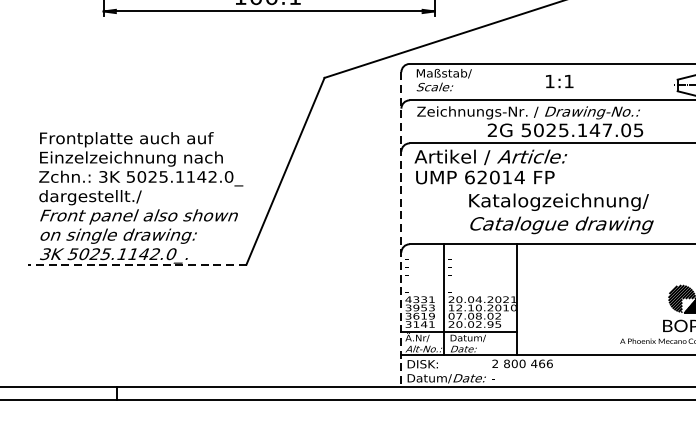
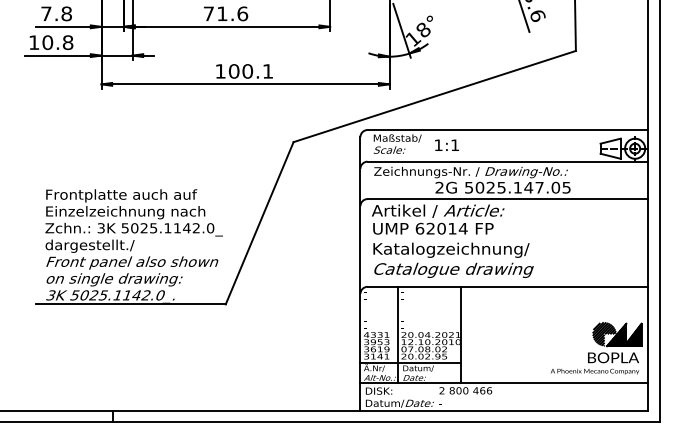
text: (559, 80) -> (446, 144), moved
text: (561, 212) -> (453, 259), moved
line: (401, 228) -> (360, 273), dashed -> solid
line: (136, 264) -> (130, 304), dashed -> solid

